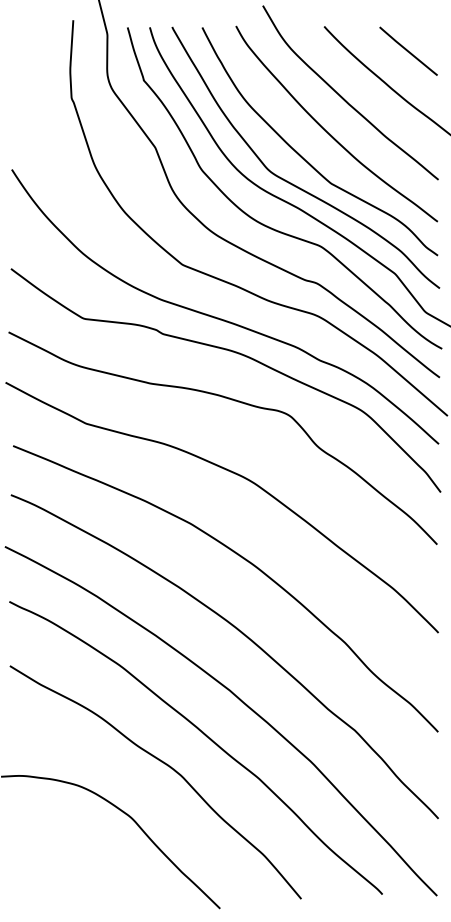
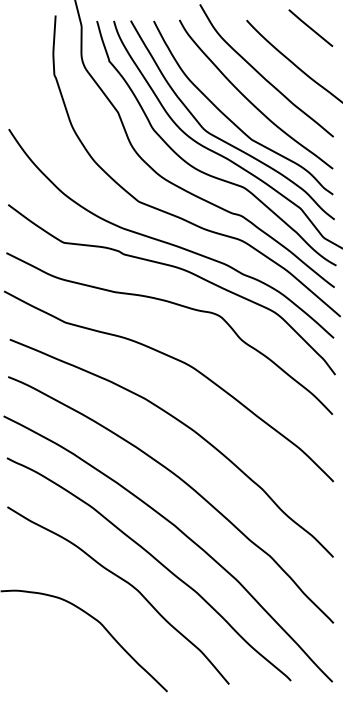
line: (408, 50) -> (310, 27), moved

